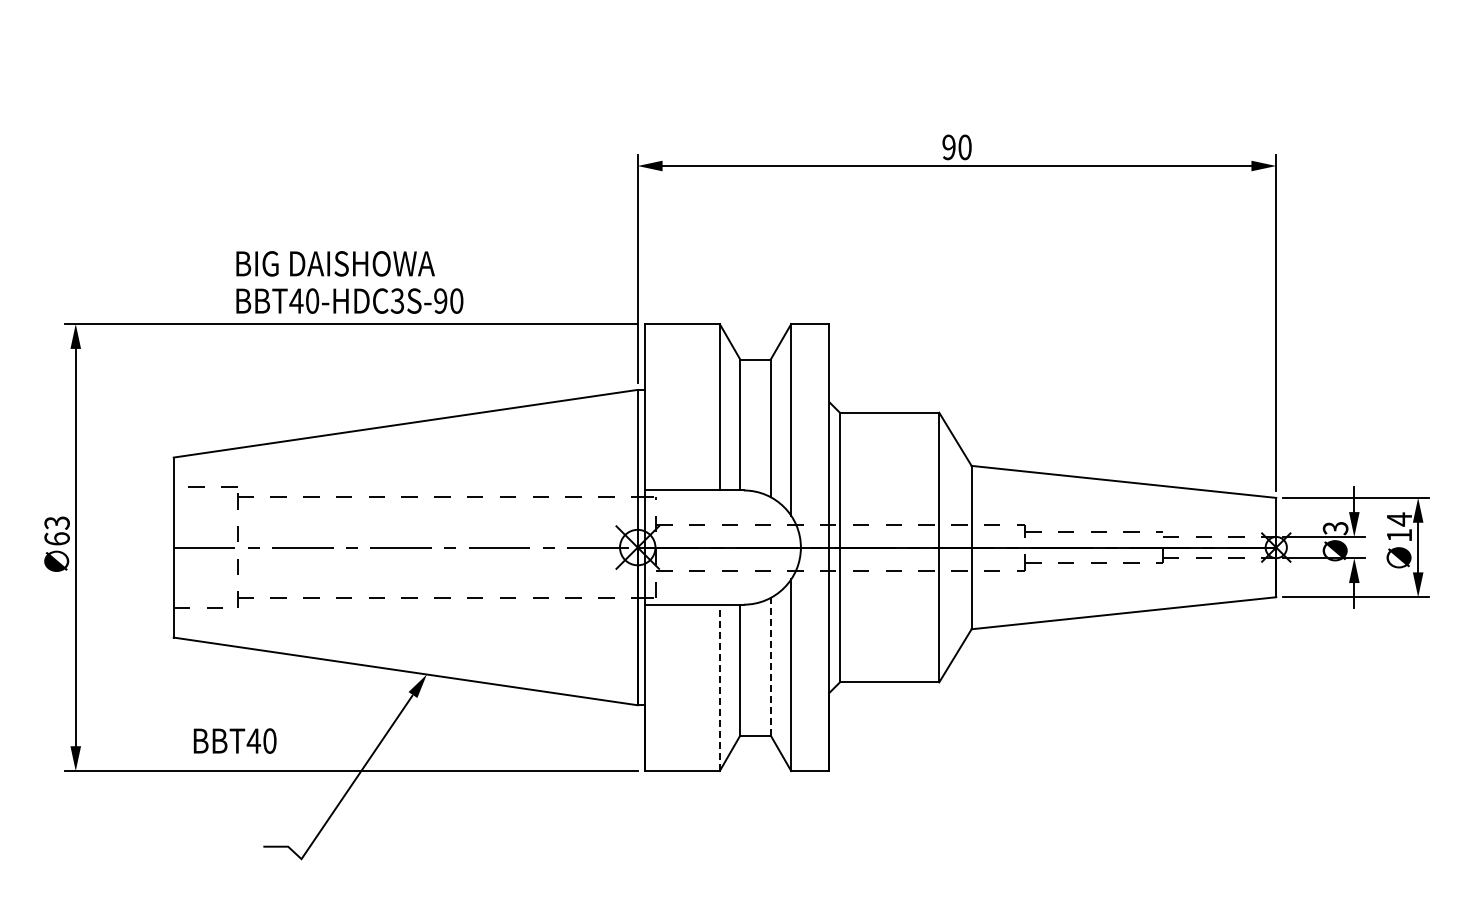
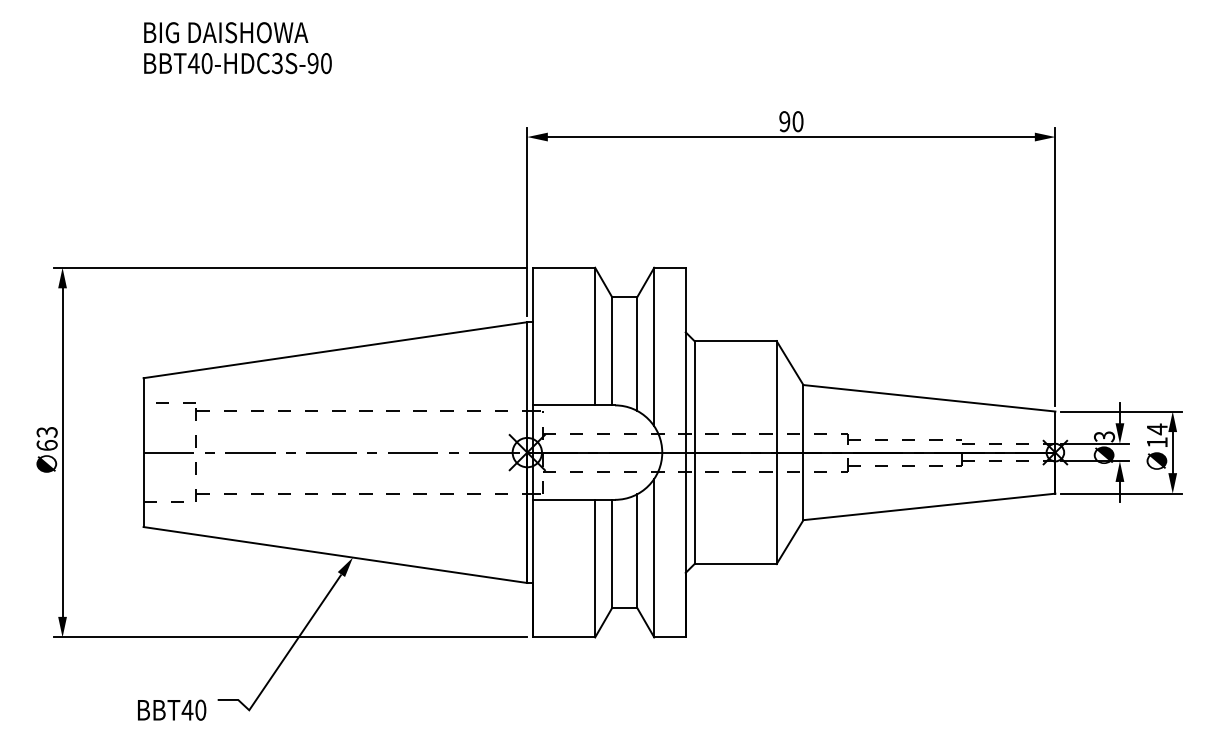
text: (349, 282) -> (237, 48), moved
line: (770, 666) -> (637, 550), dashed -> solid
line: (719, 687) -> (594, 568), dashed -> solid
text: (234, 740) -> (171, 709), moved

